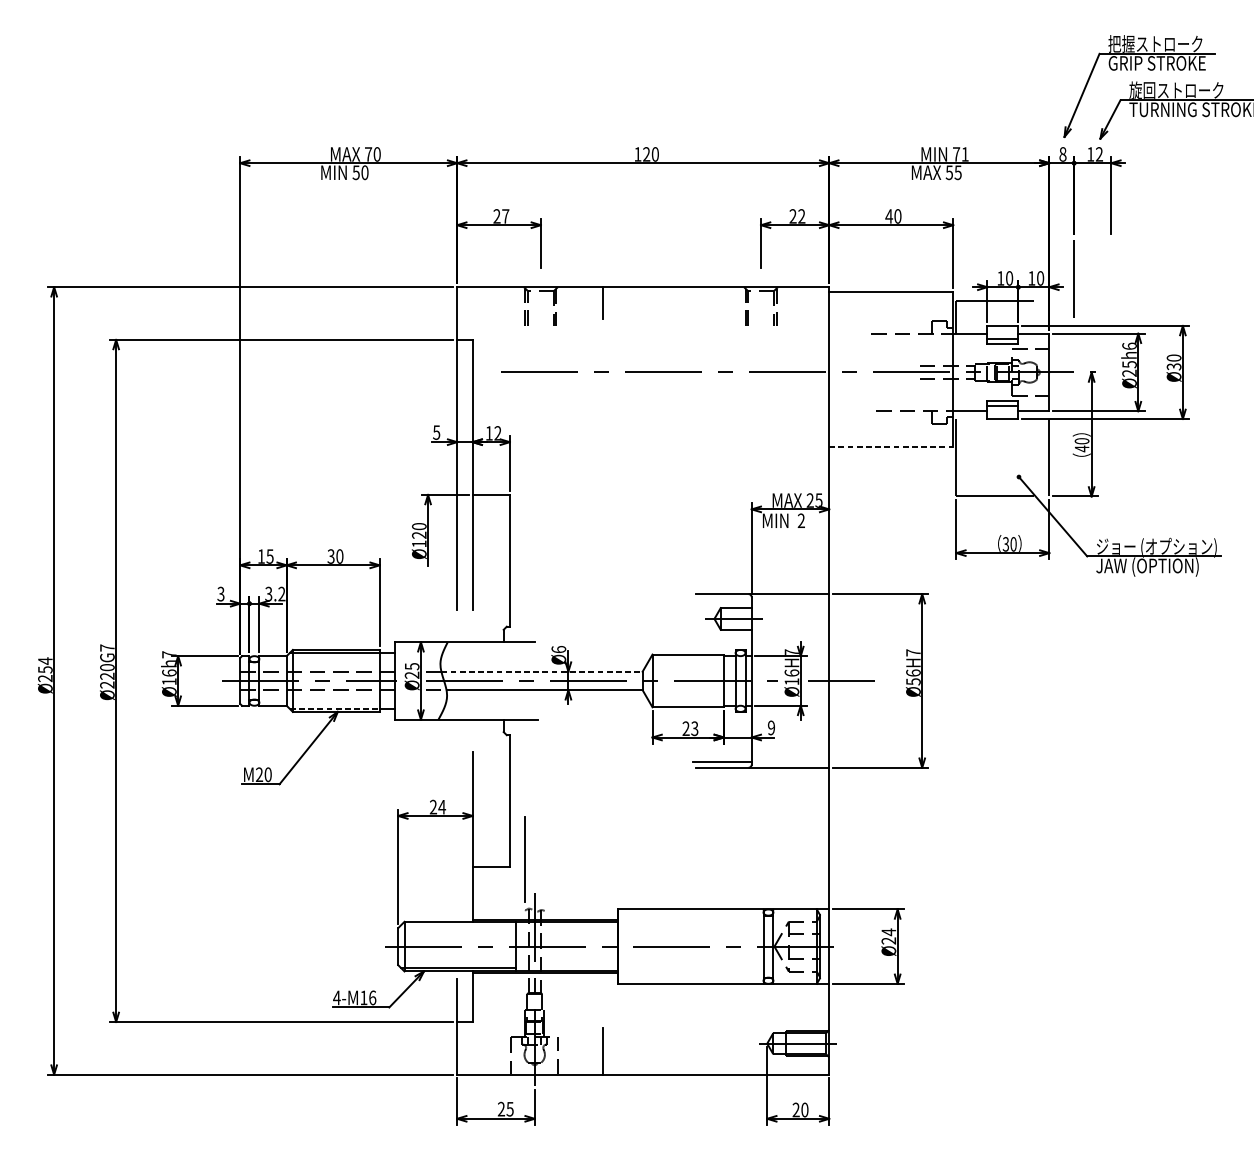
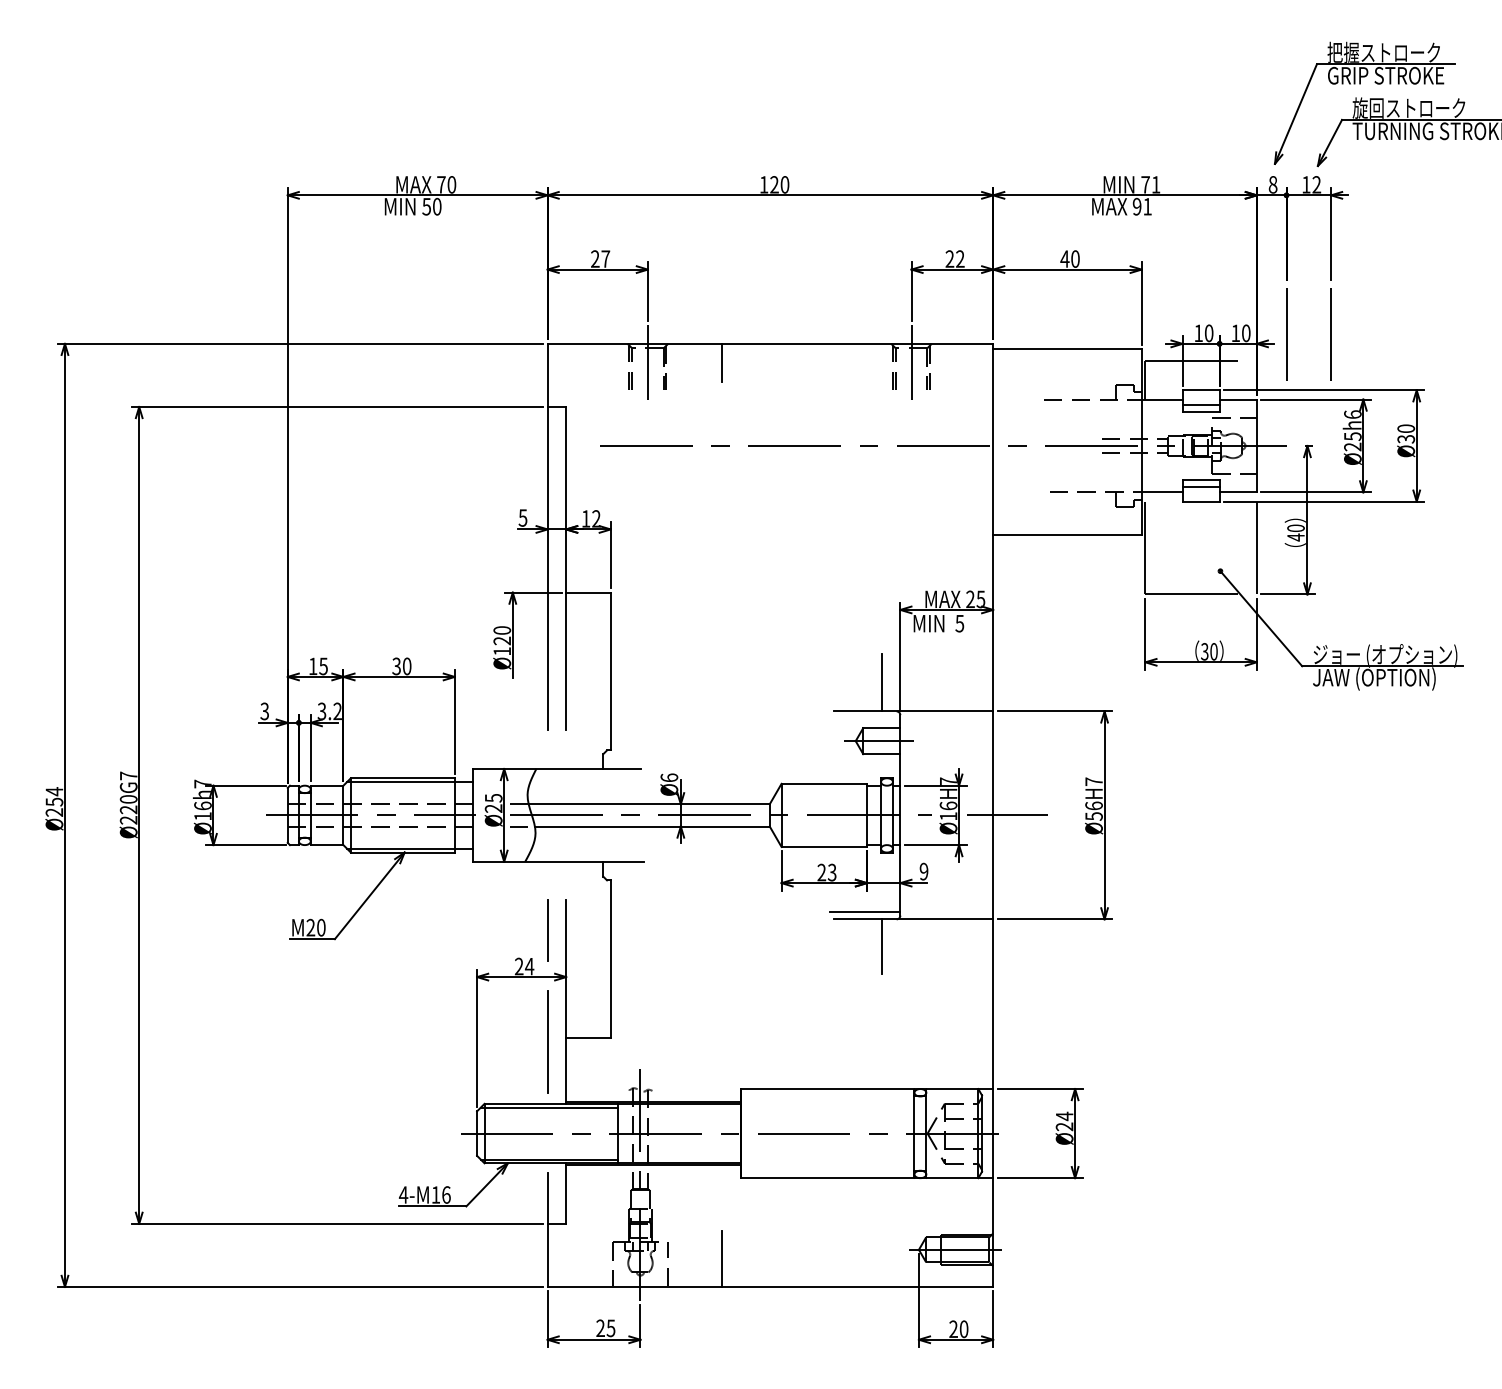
text: (953, 172) -> (1141, 206), 55 -> 91
line: (1110, 279) -> (1330, 334), added
line: (540, 302) -> (647, 362), added
line: (761, 302) -> (911, 362), added
line: (891, 447) -> (1067, 535), dashed -> solid
text: (801, 520) -> (959, 623), 2 -> 5
line: (735, 569) -> (881, 682), added
line: (542, 671) -> (649, 804), dashed -> solid
line: (334, 708) -> (400, 848), dashed -> solid
line: (457, 777) -> (547, 930), added
line: (735, 790) -> (881, 946), added
line: (524, 858) -> (547, 1041), moved
line: (458, 924) -> (549, 1107), added

